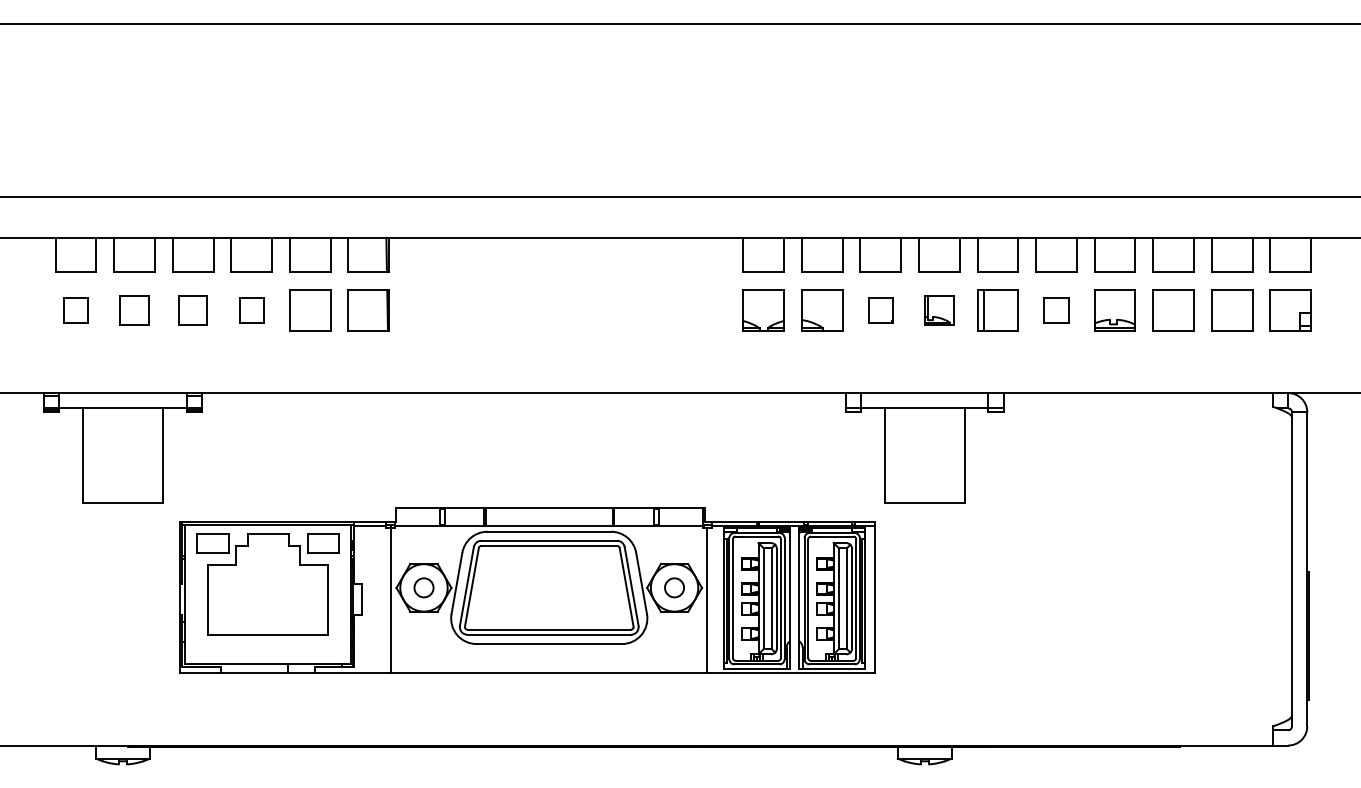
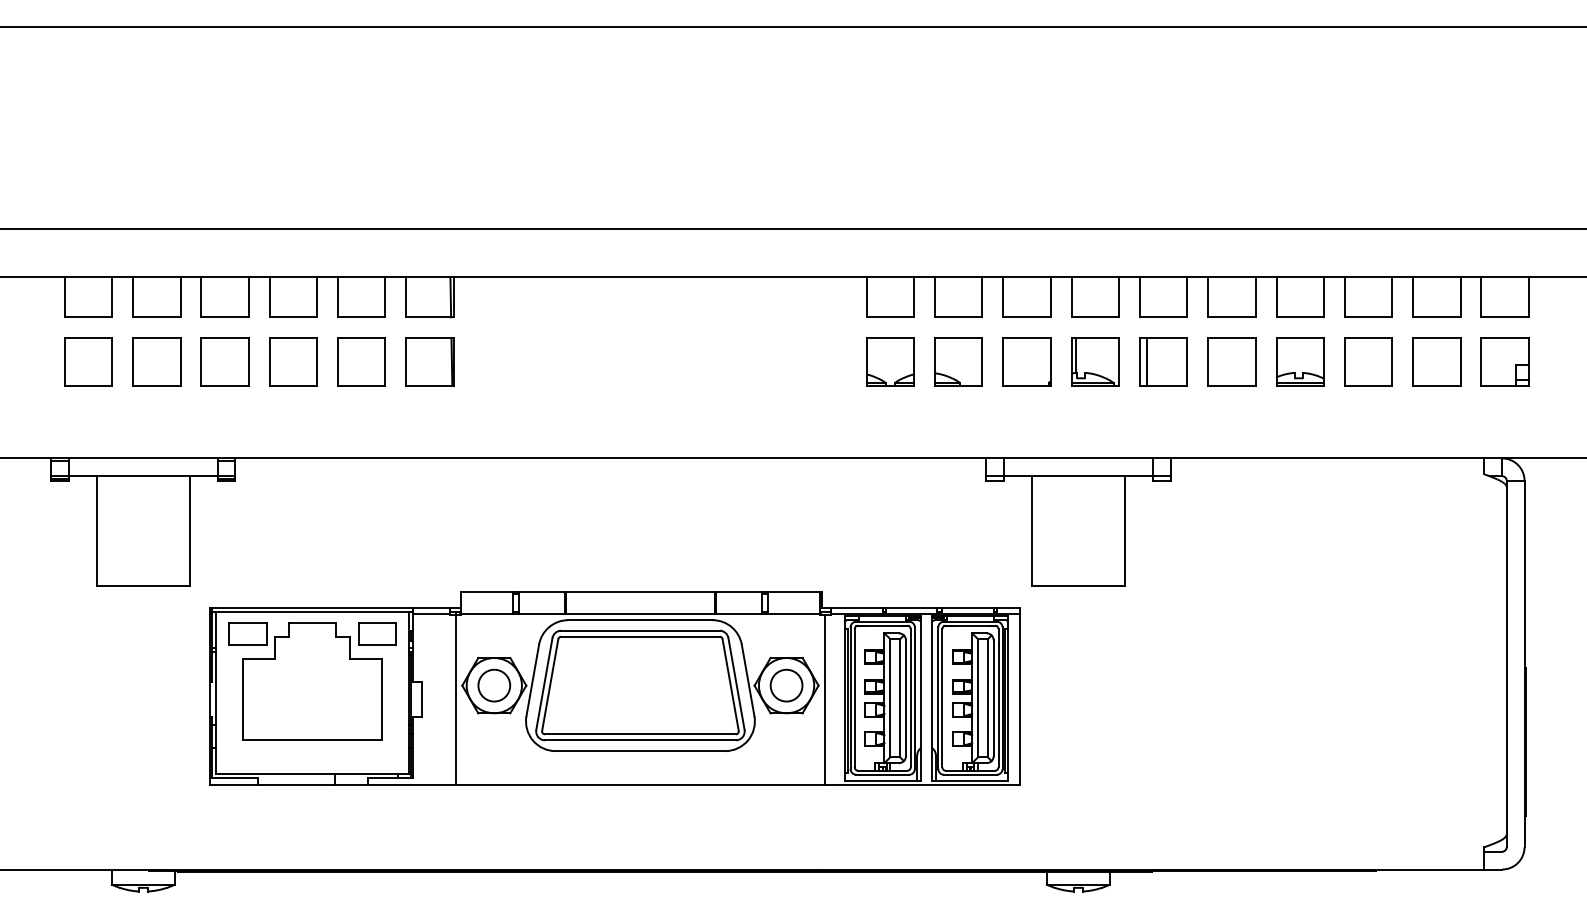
part: (76, 309) -> (88, 361), size x1.67
part: (134, 309) -> (156, 361), size x1.43
part: (192, 309) -> (224, 361), size x1.43
part: (251, 309) -> (293, 361), size x1.67
part: (880, 309) -> (1026, 361), size x1.67
part: (939, 309) -> (1095, 361), size x1.43
part: (1056, 309) -> (1231, 361), size x1.67
circle: (424, 587) -> (494, 685), size x1.43
circle: (674, 587) -> (786, 685), size x1.43

